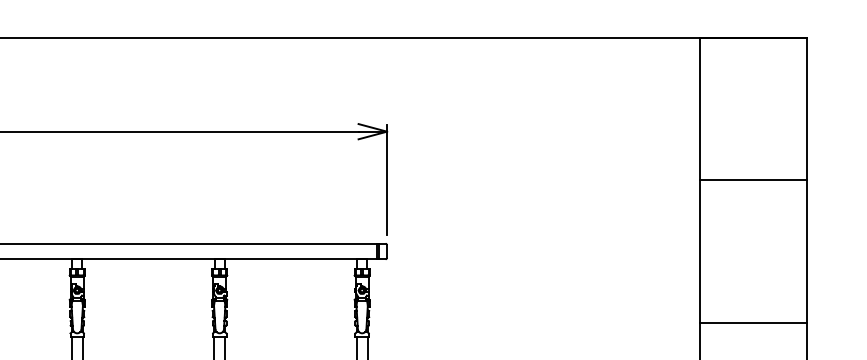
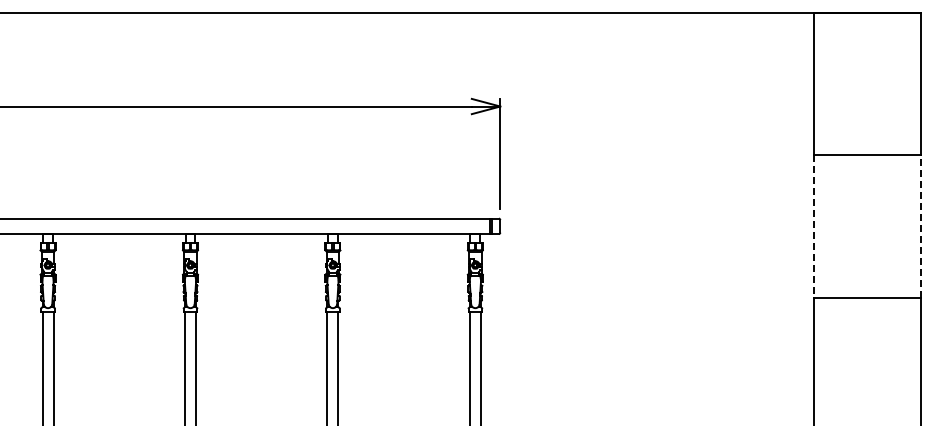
line: (807, 250) -> (920, 225), solid -> dashed
line: (700, 251) -> (813, 226), solid -> dashed

